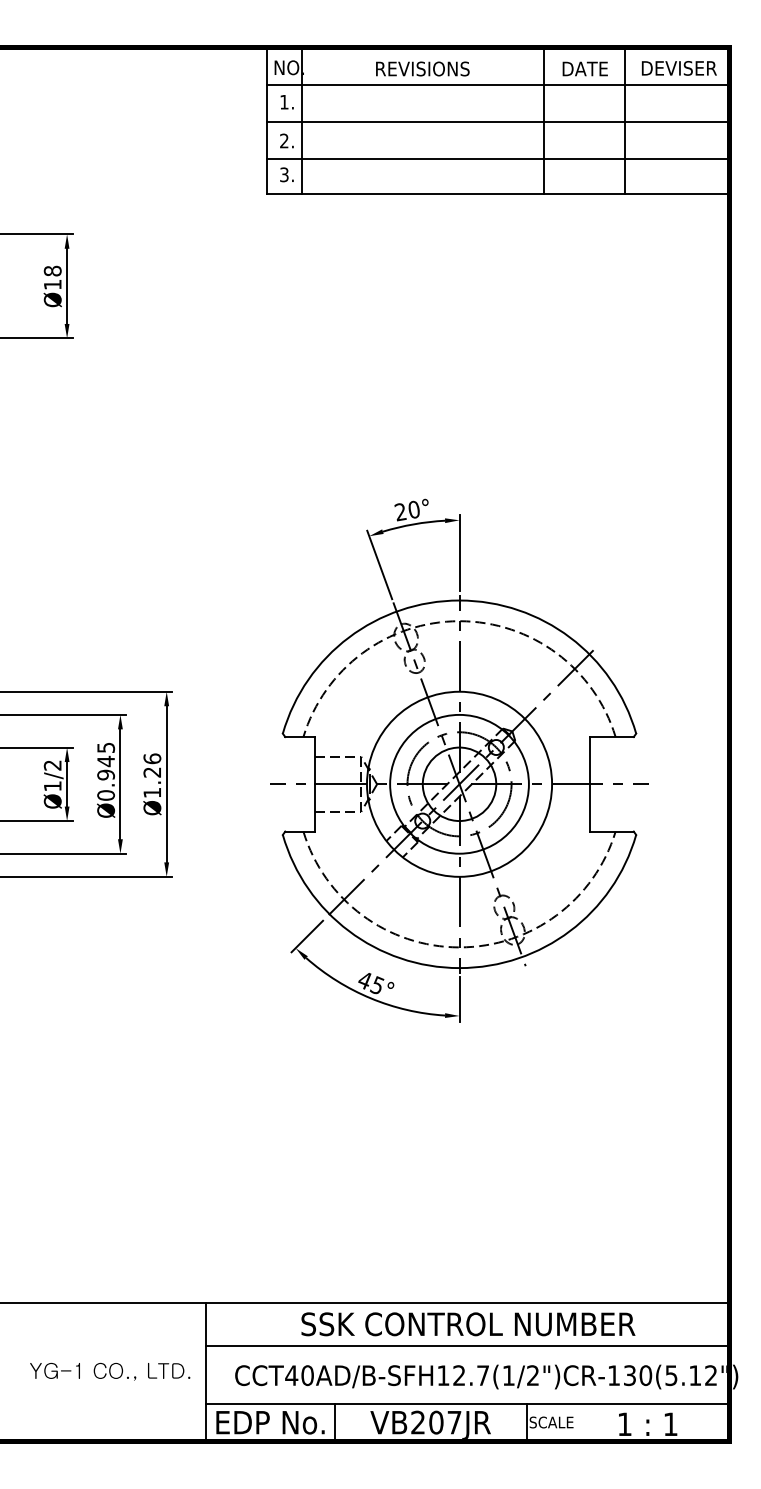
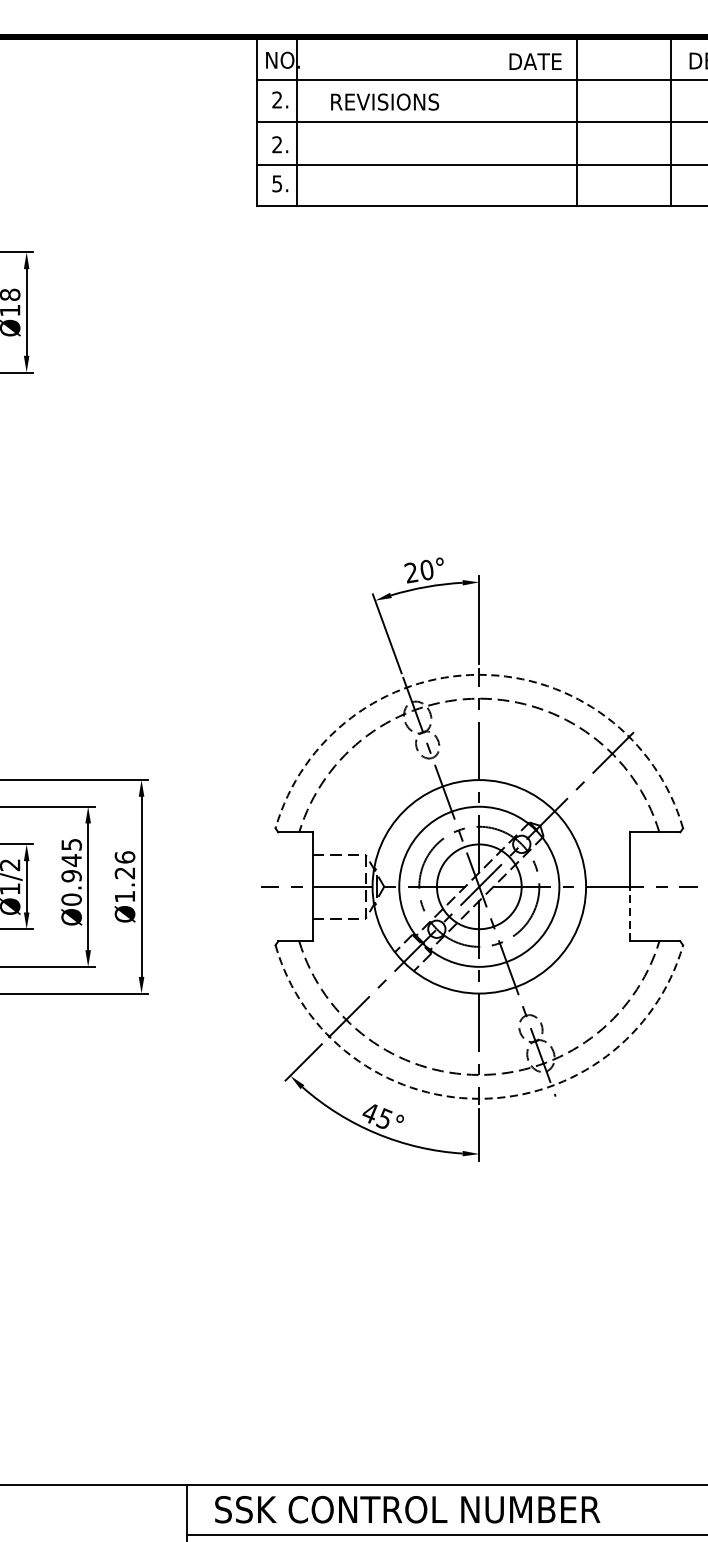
text: (422, 68) -> (384, 101), moved
text: (584, 68) -> (534, 61), moved
text: (284, 101) -> (277, 99), 1. -> 2.
text: (284, 174) -> (277, 183), 3. -> 5.
arc: (459, 600) -> (479, 674), solid -> dashed
line: (590, 807) -> (630, 913), solid -> dashed
arc: (459, 968) -> (479, 1099), solid -> dashed
text: (468, 1324) -> (407, 1509), moved

